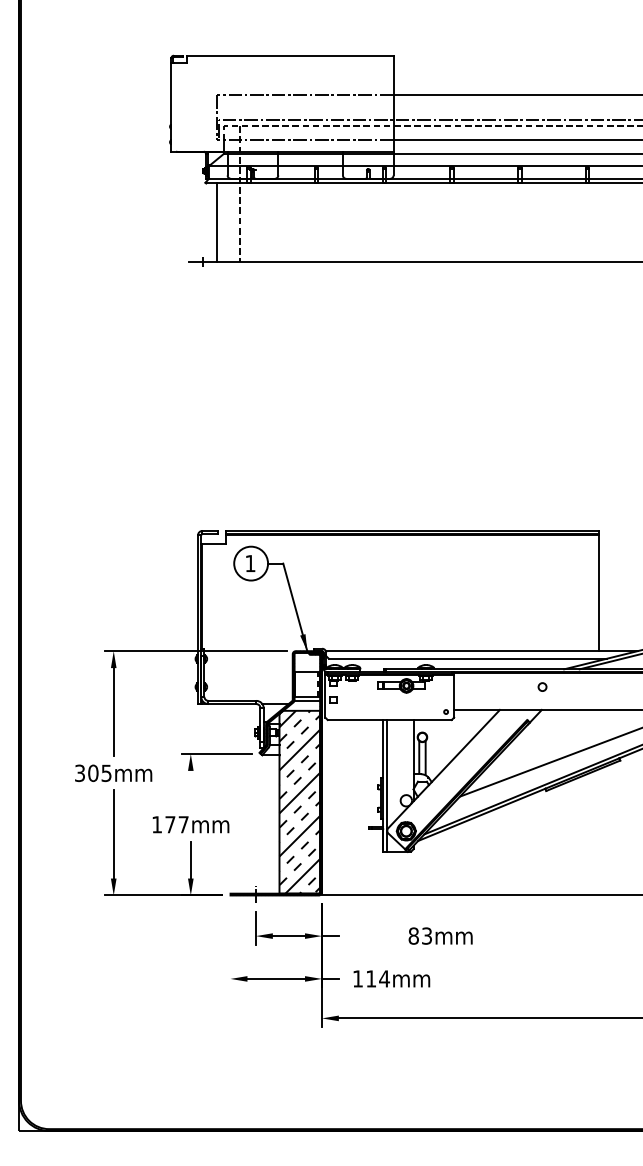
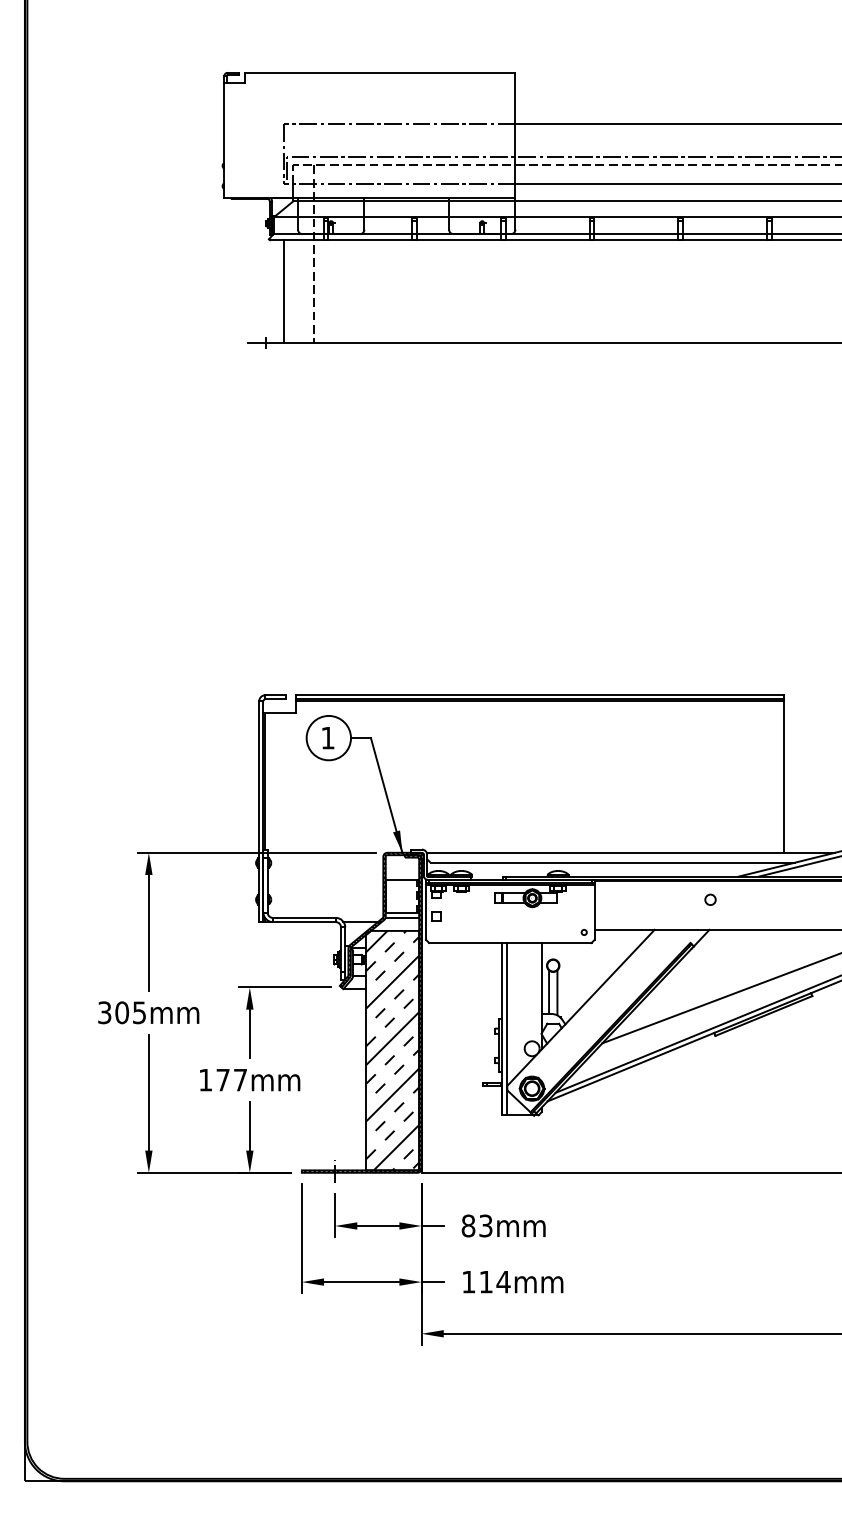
line: (190, 788) -> (249, 1032), added
text: (440, 935) -> (503, 1225), moved
line: (230, 945) -> (301, 1238), added

